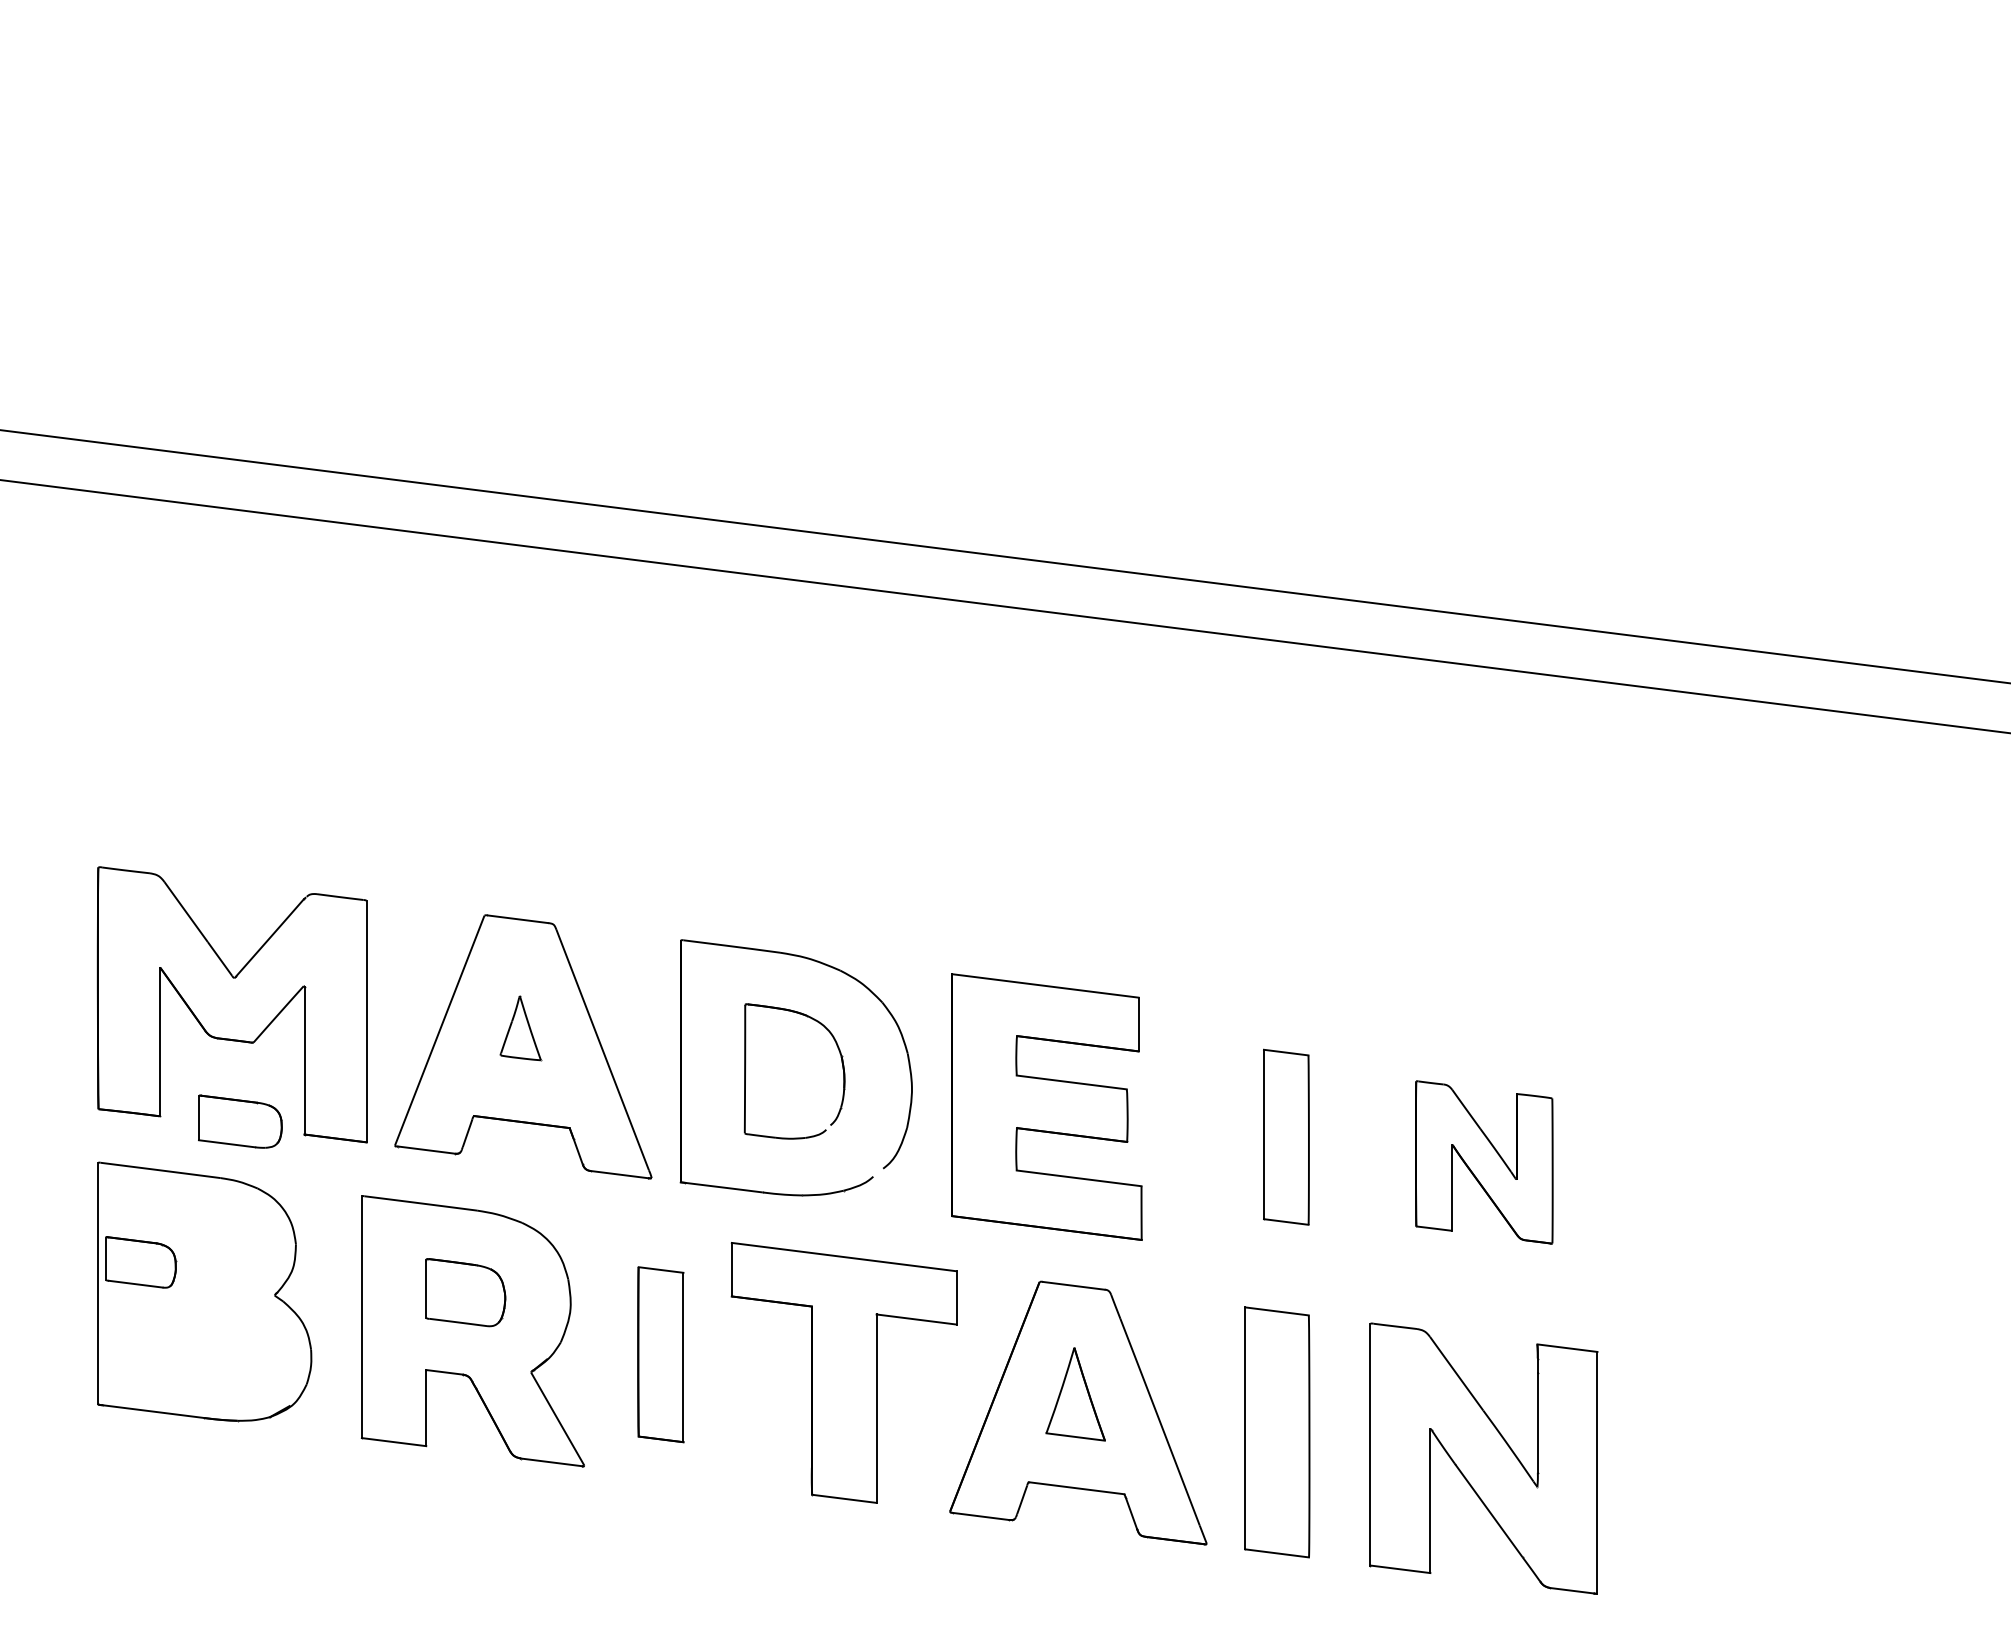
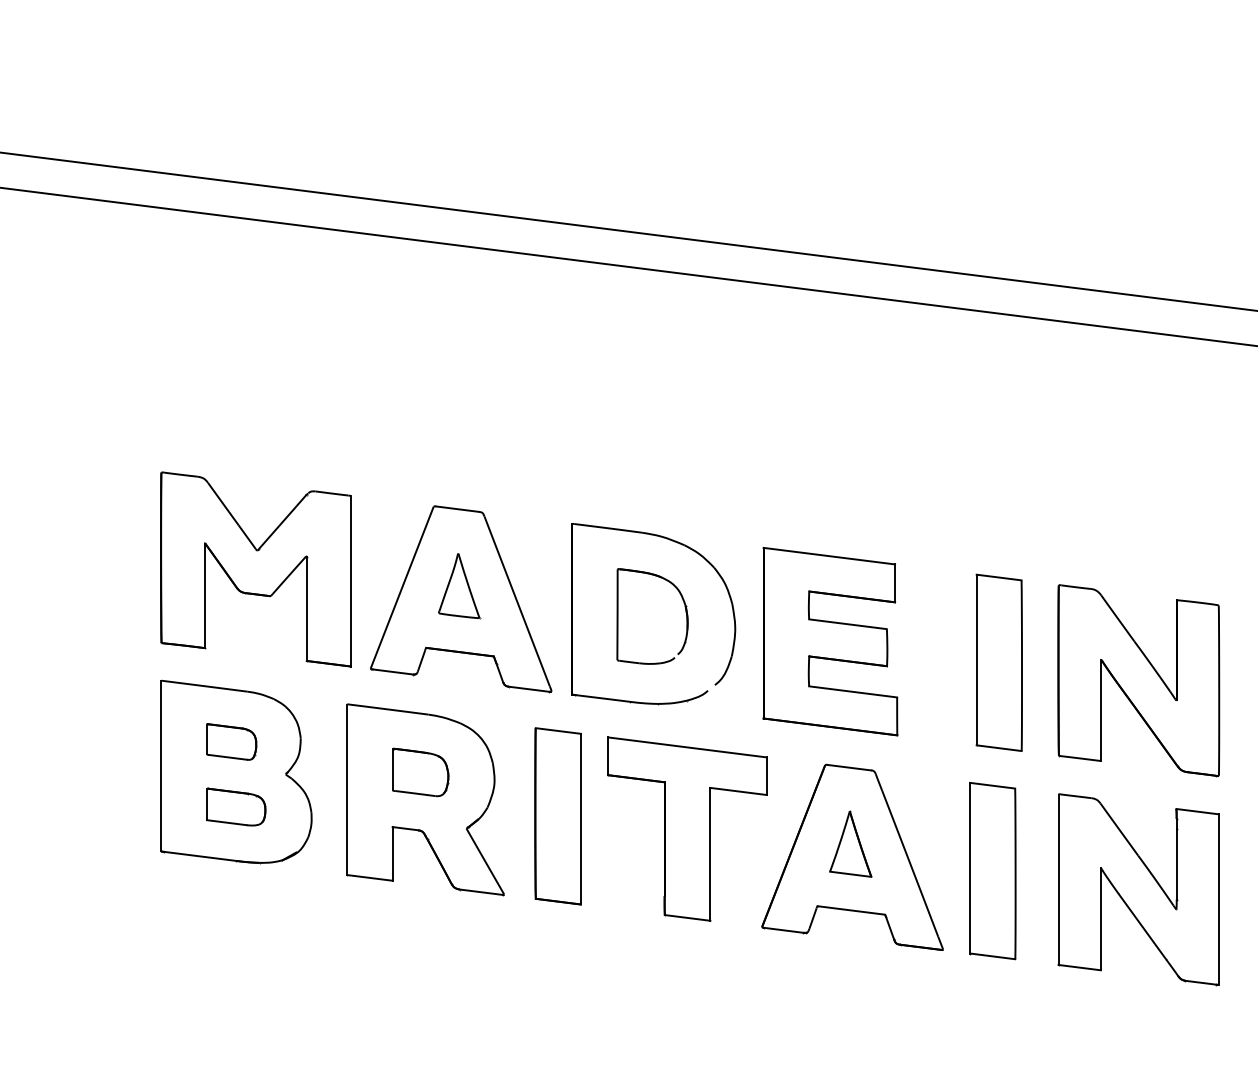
part: (520, 1028) -> (459, 586), size x1.43
part: (240, 1121) -> (236, 806), moved
part: (1286, 1137) -> (999, 663), size x1.43
part: (1484, 1162) -> (1139, 680), size x1.67
part: (141, 1262) -> (232, 742), moved
part: (660, 1354) -> (557, 816), size x1.43

